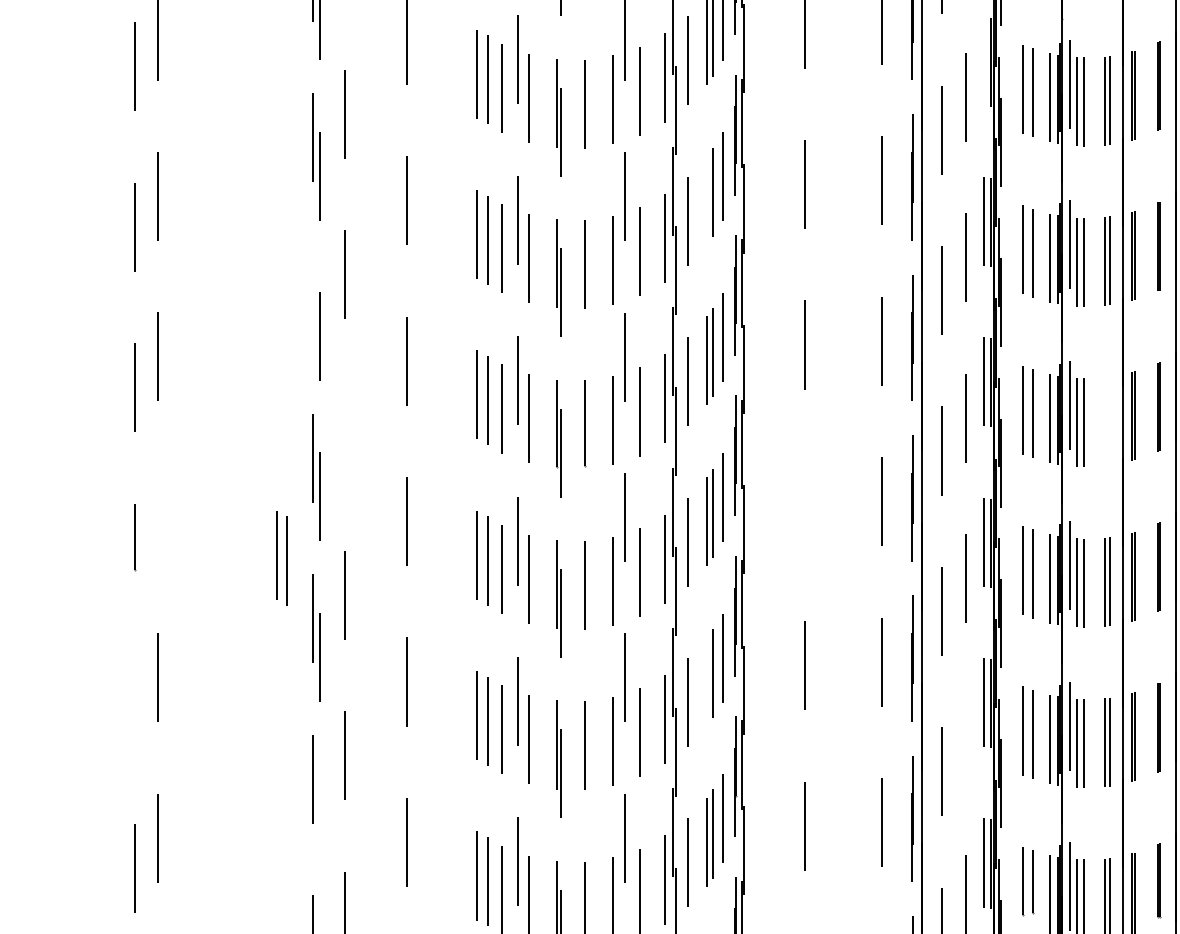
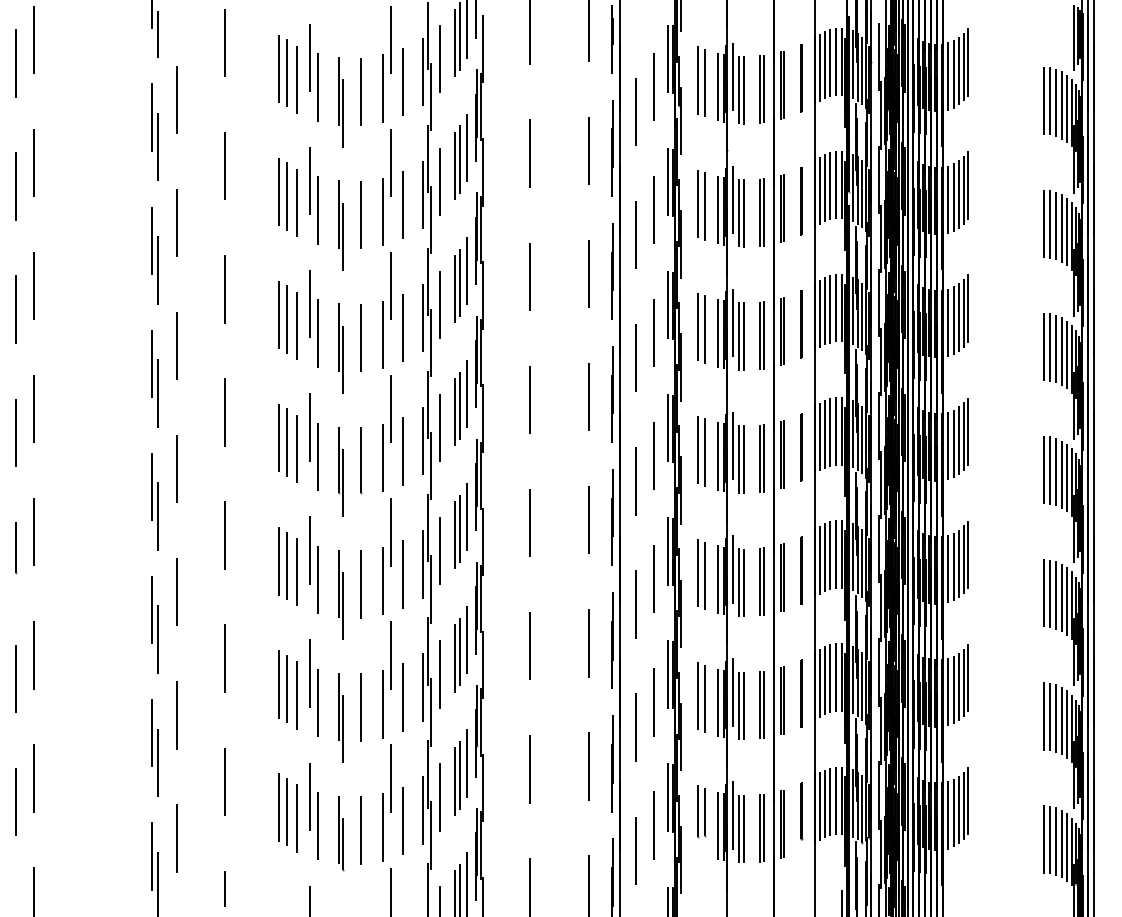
line: (984, 60) -> (667, 181), added
line: (707, 199) -> (455, 288), added
line: (313, 297) -> (152, 363), added
part: (1106, 421) -> (761, 458), added
line: (345, 434) -> (177, 468), added
line: (804, 504) -> (529, 522), added
line: (158, 517) -> (33, 532), added
part: (281, 558) -> (128, 563), removed
line: (707, 681) -> (455, 658), added
line: (134, 707) -> (15, 678), added
line: (965, 739) -> (653, 702), added
line: (319, 817) -> (157, 762), added

